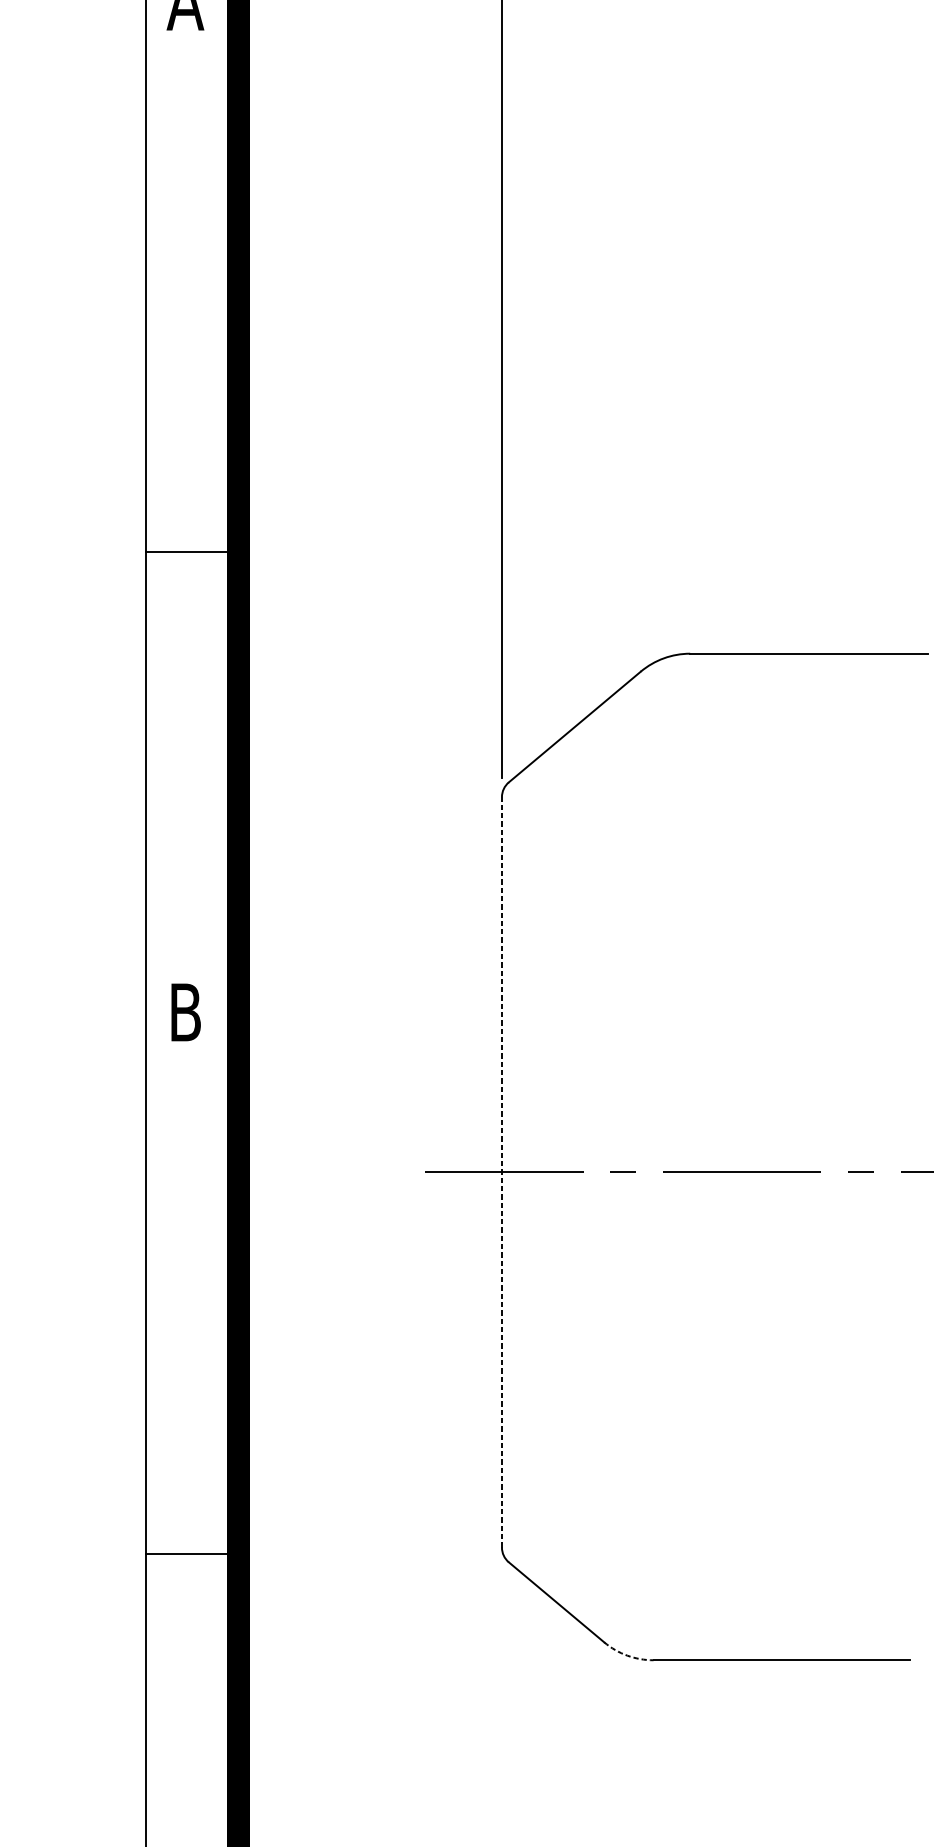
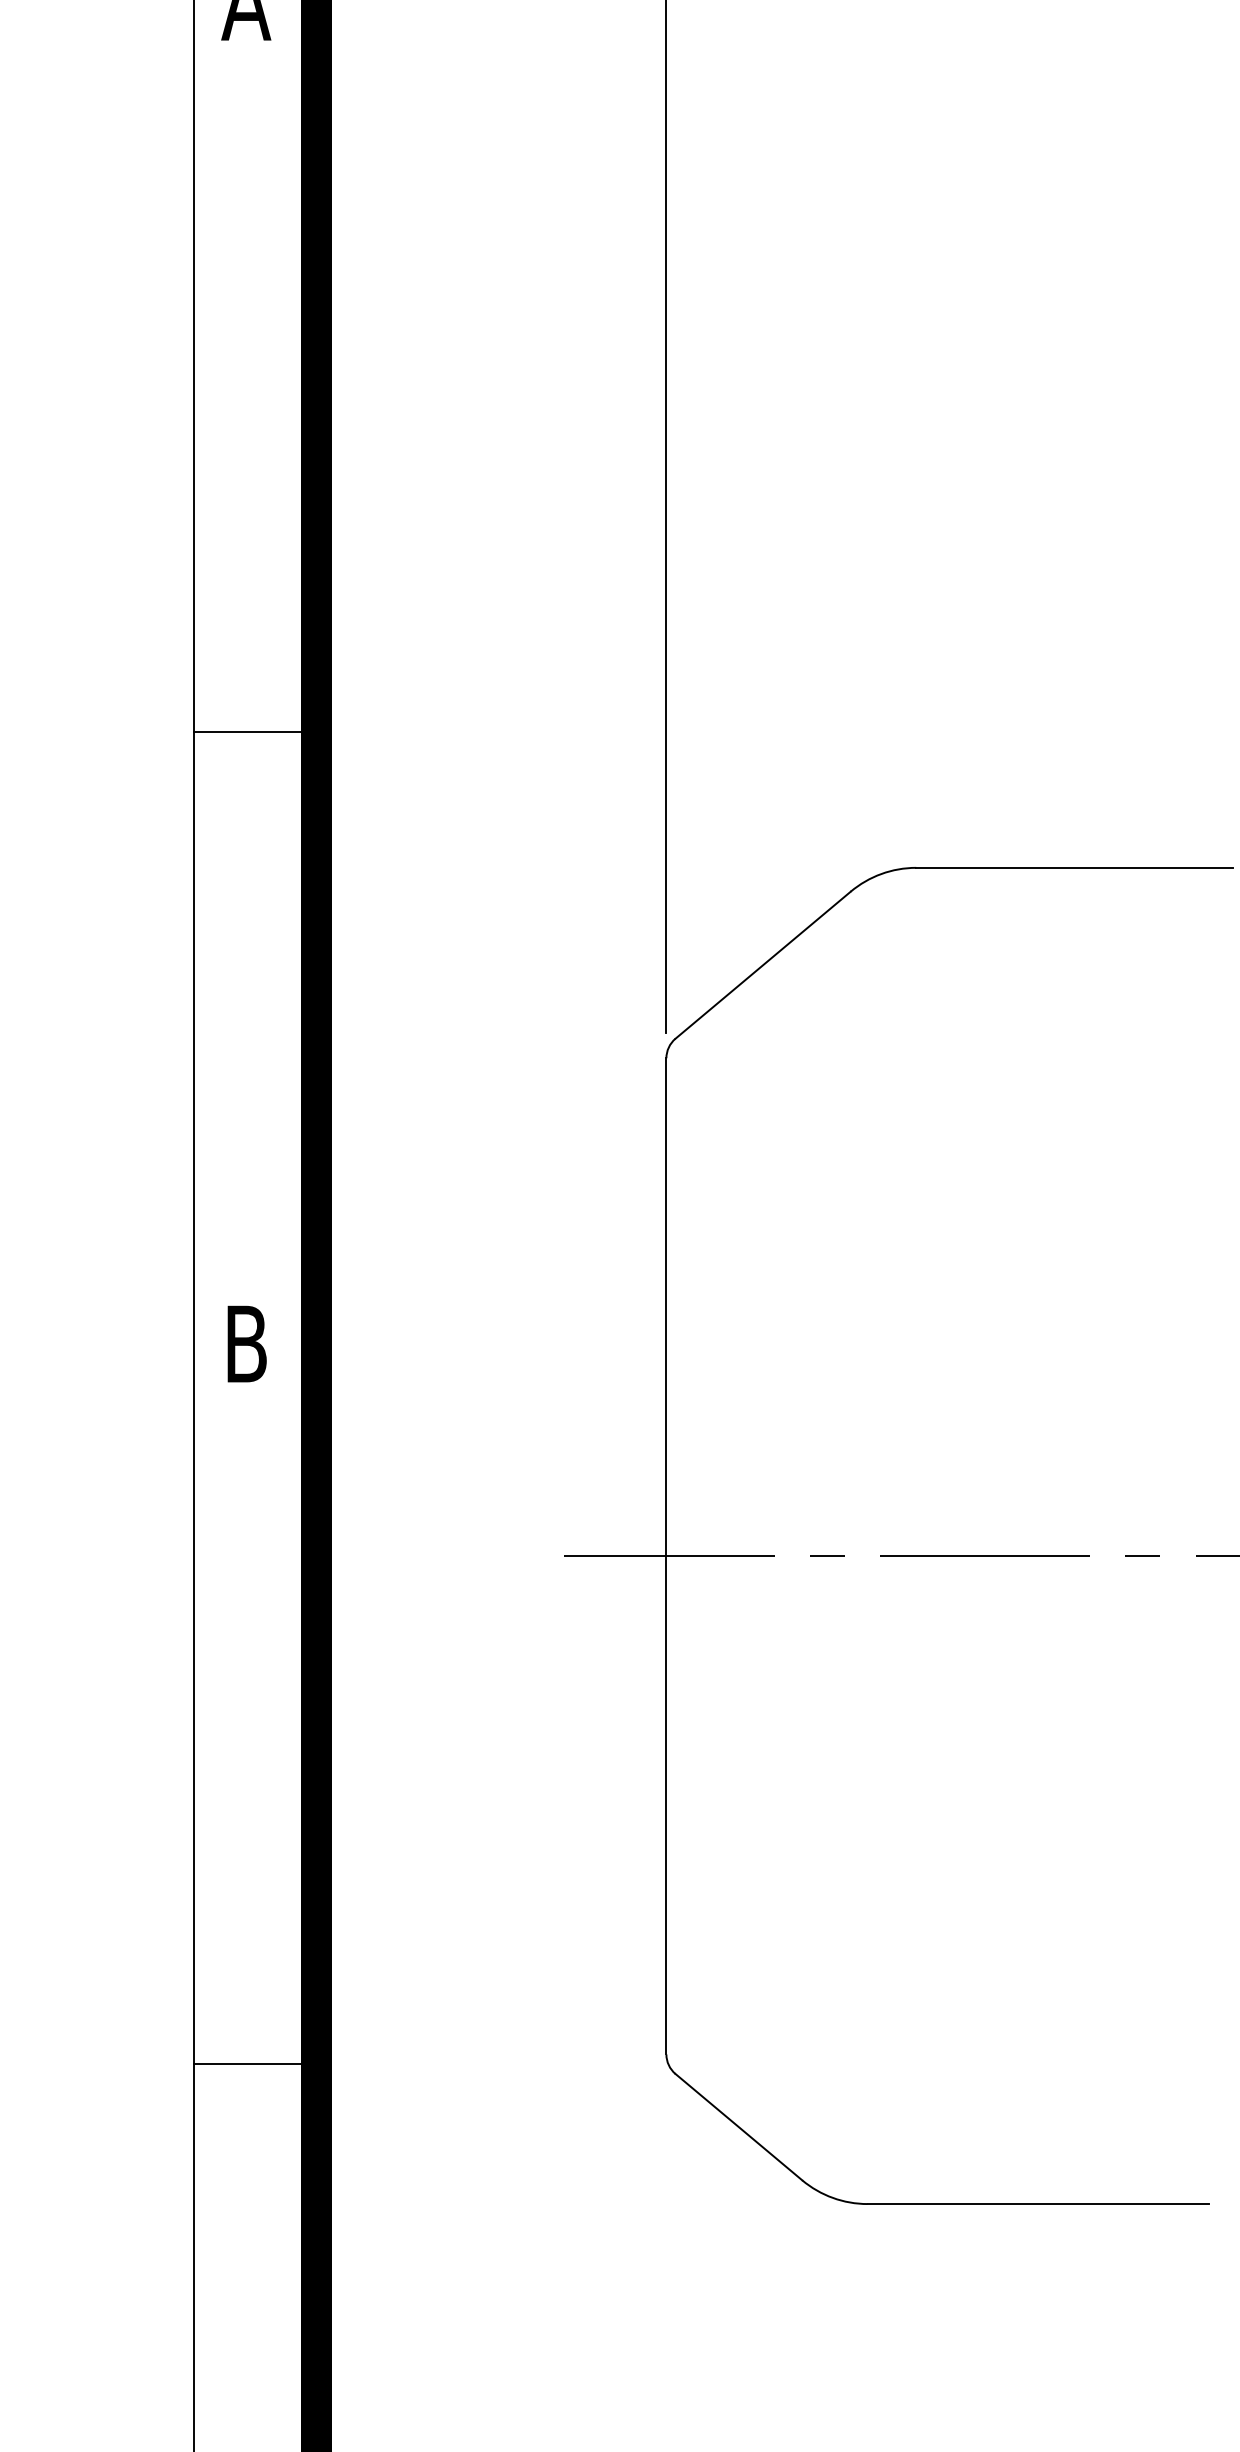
line: (502, 1171) -> (666, 1555), dashed -> solid
arc: (627, 1655) -> (832, 2197), dashed -> solid

